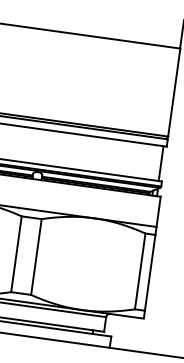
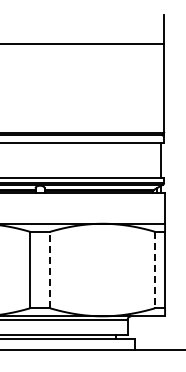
line: (36, 256) -> (50, 269), solid -> dashed
line: (139, 271) -> (154, 270), solid -> dashed

